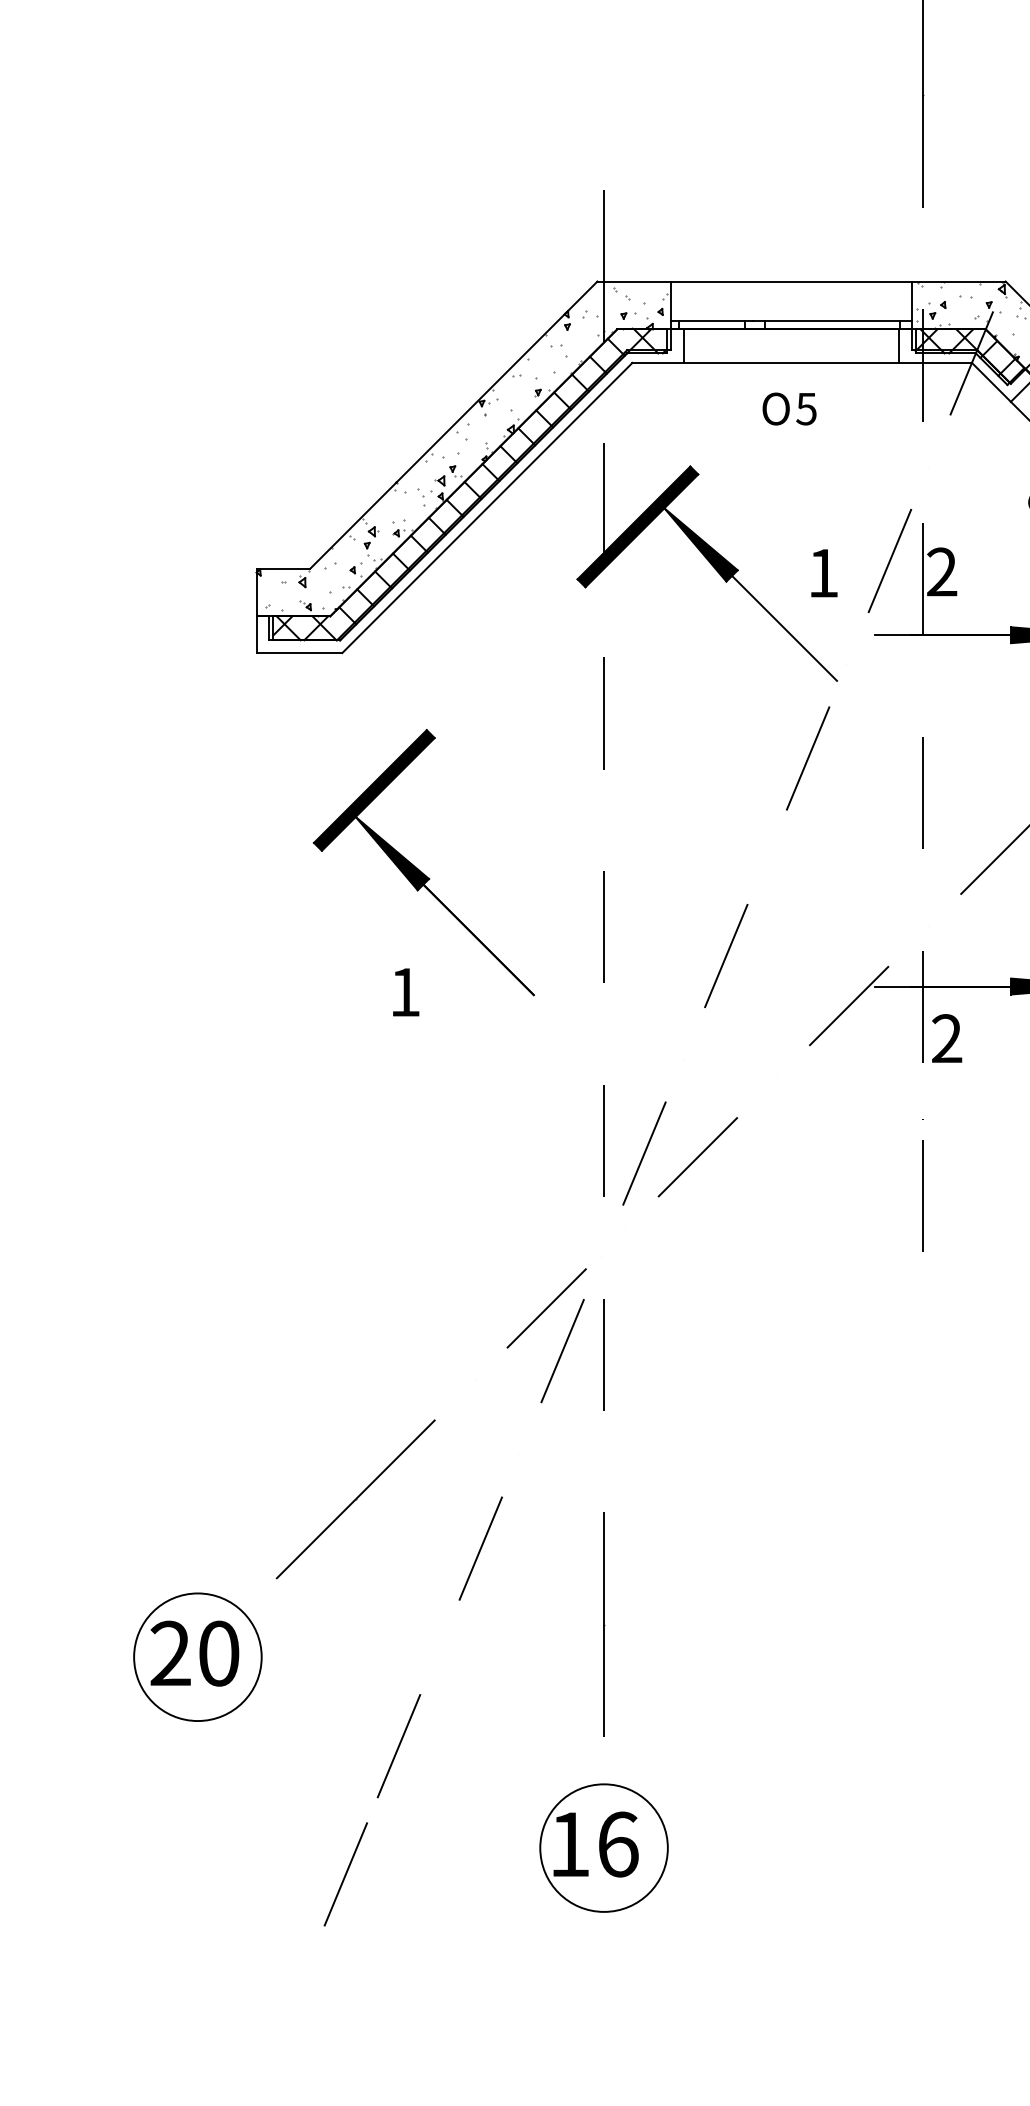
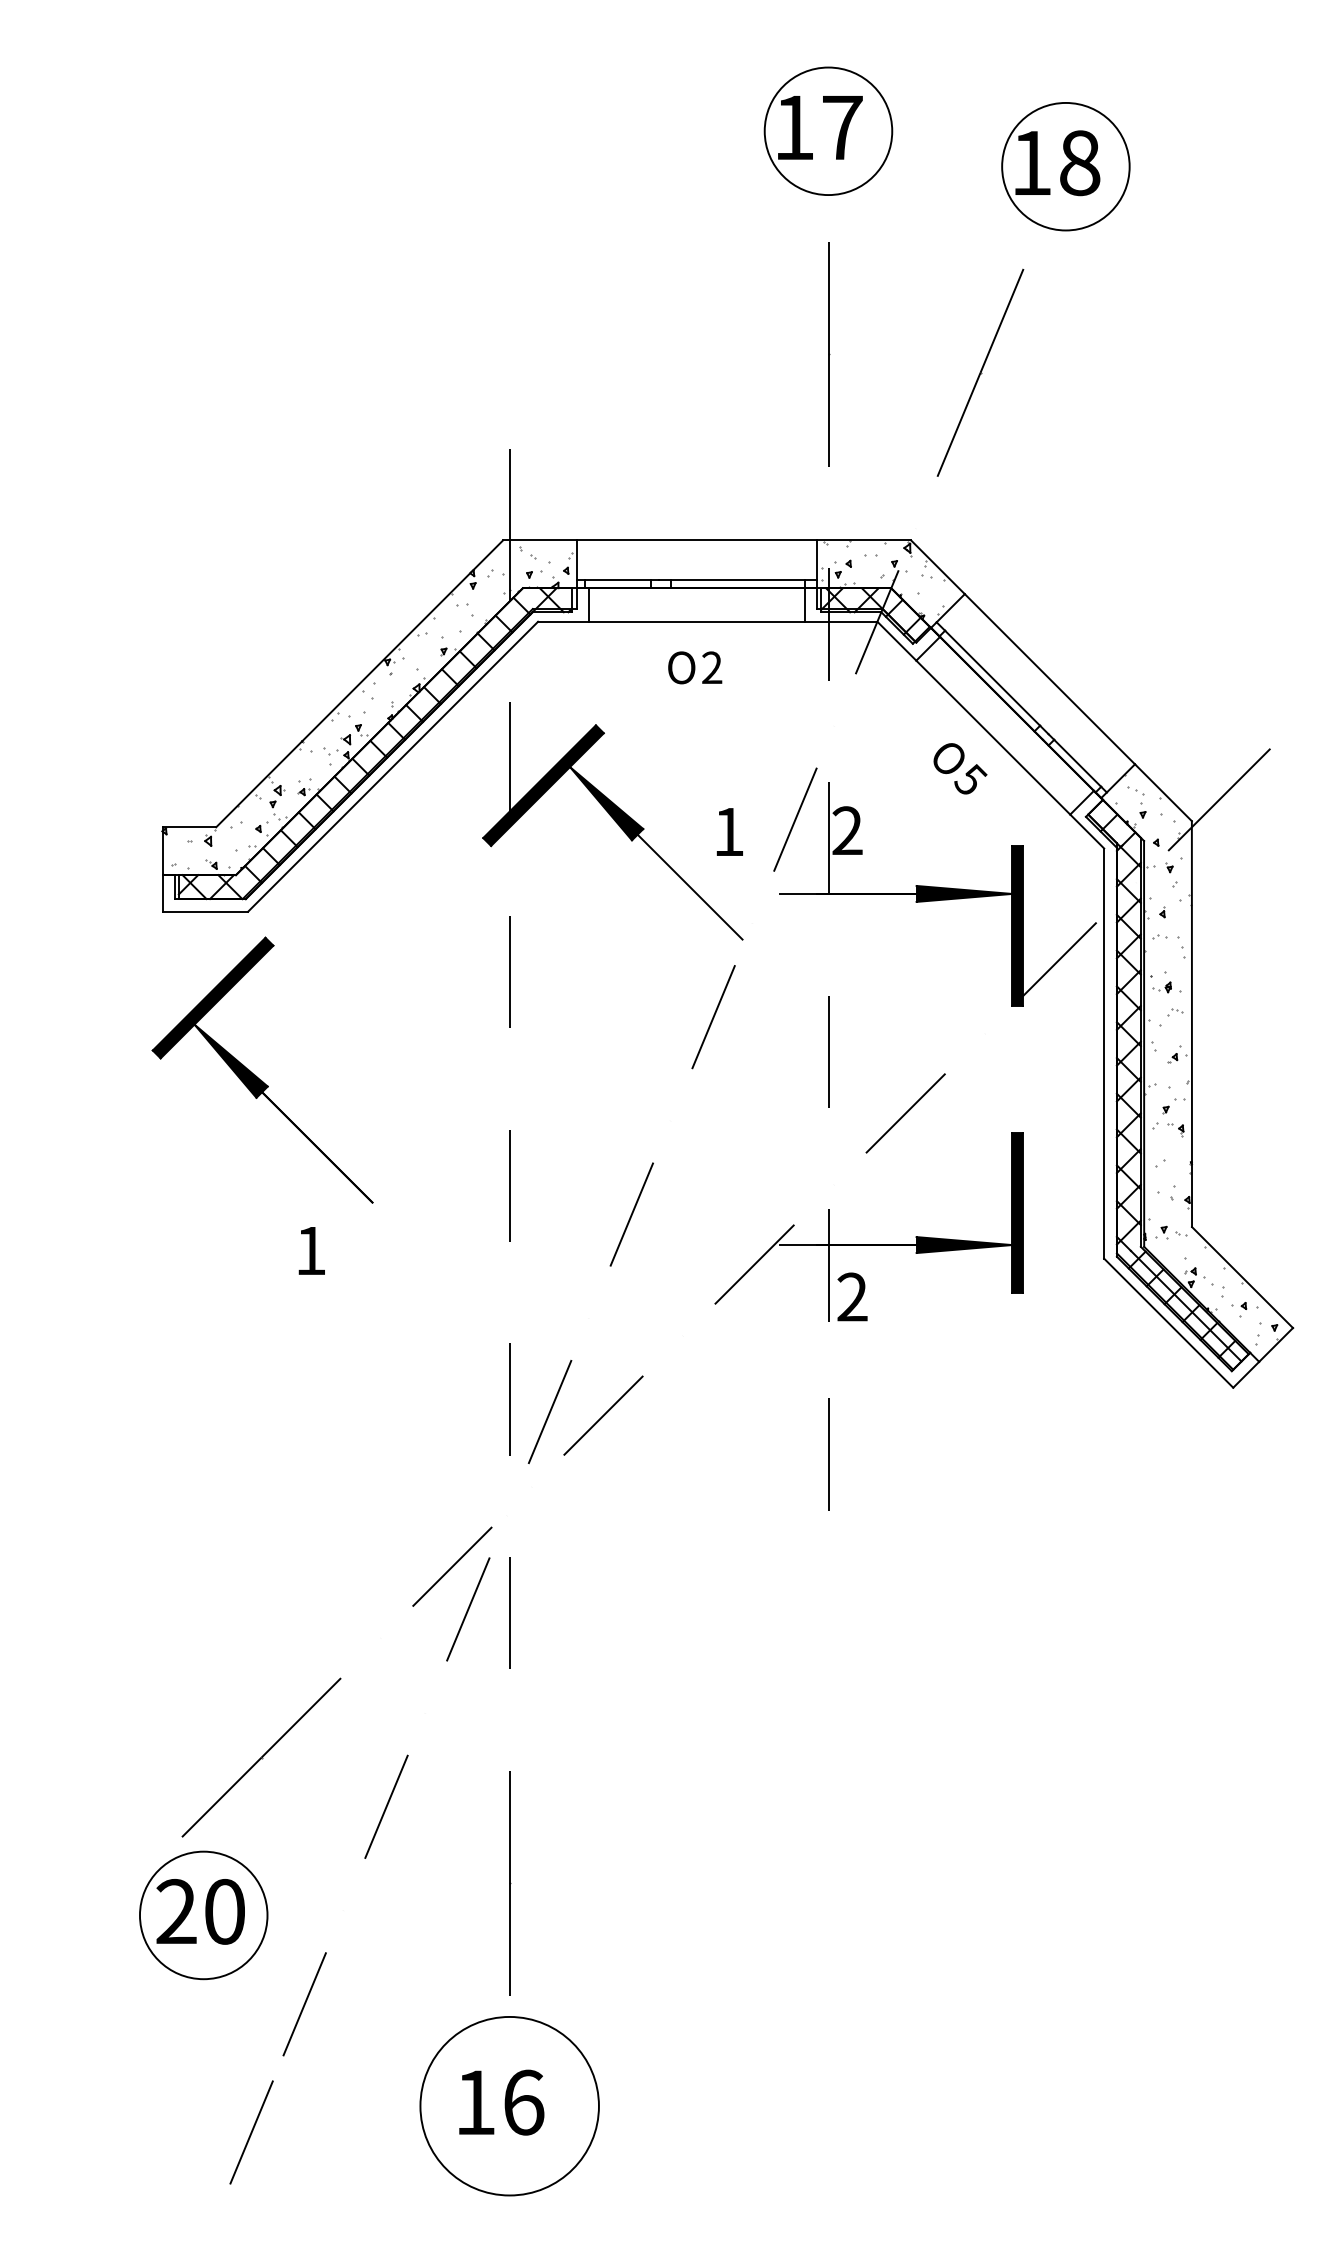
text: (805, 408) -> (711, 667), 5 -> 2
part: (417, 867) -> (256, 1075), moved
part: (197, 1657) -> (203, 1915), moved
circle: (603, 1847) -> (509, 2105), size x1.4

